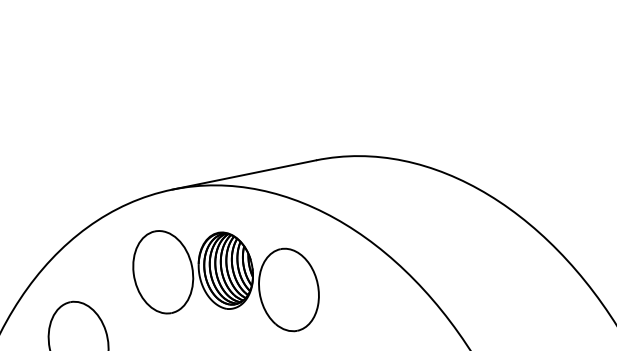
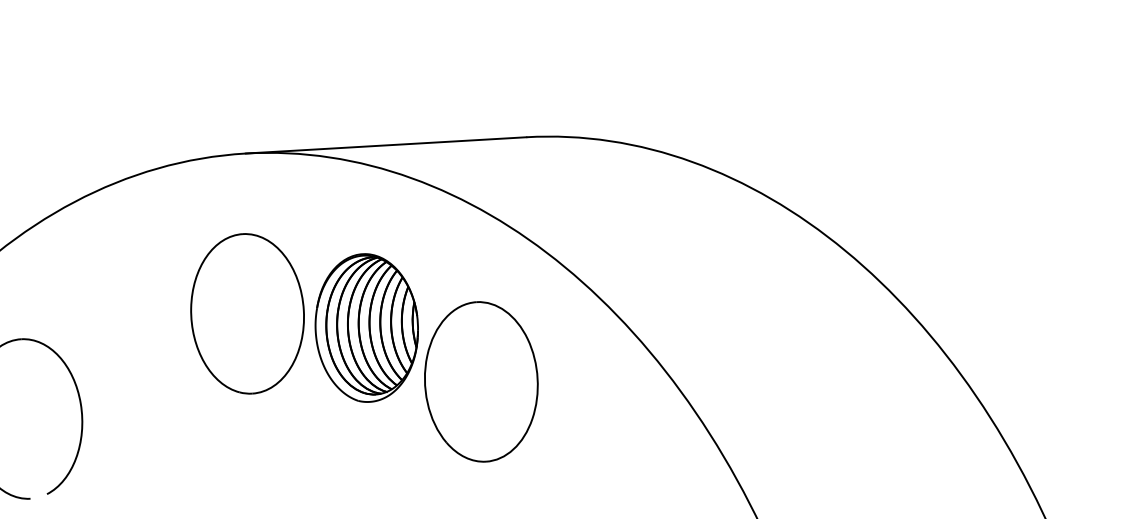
part: (225, 281) -> (363, 348), moved

